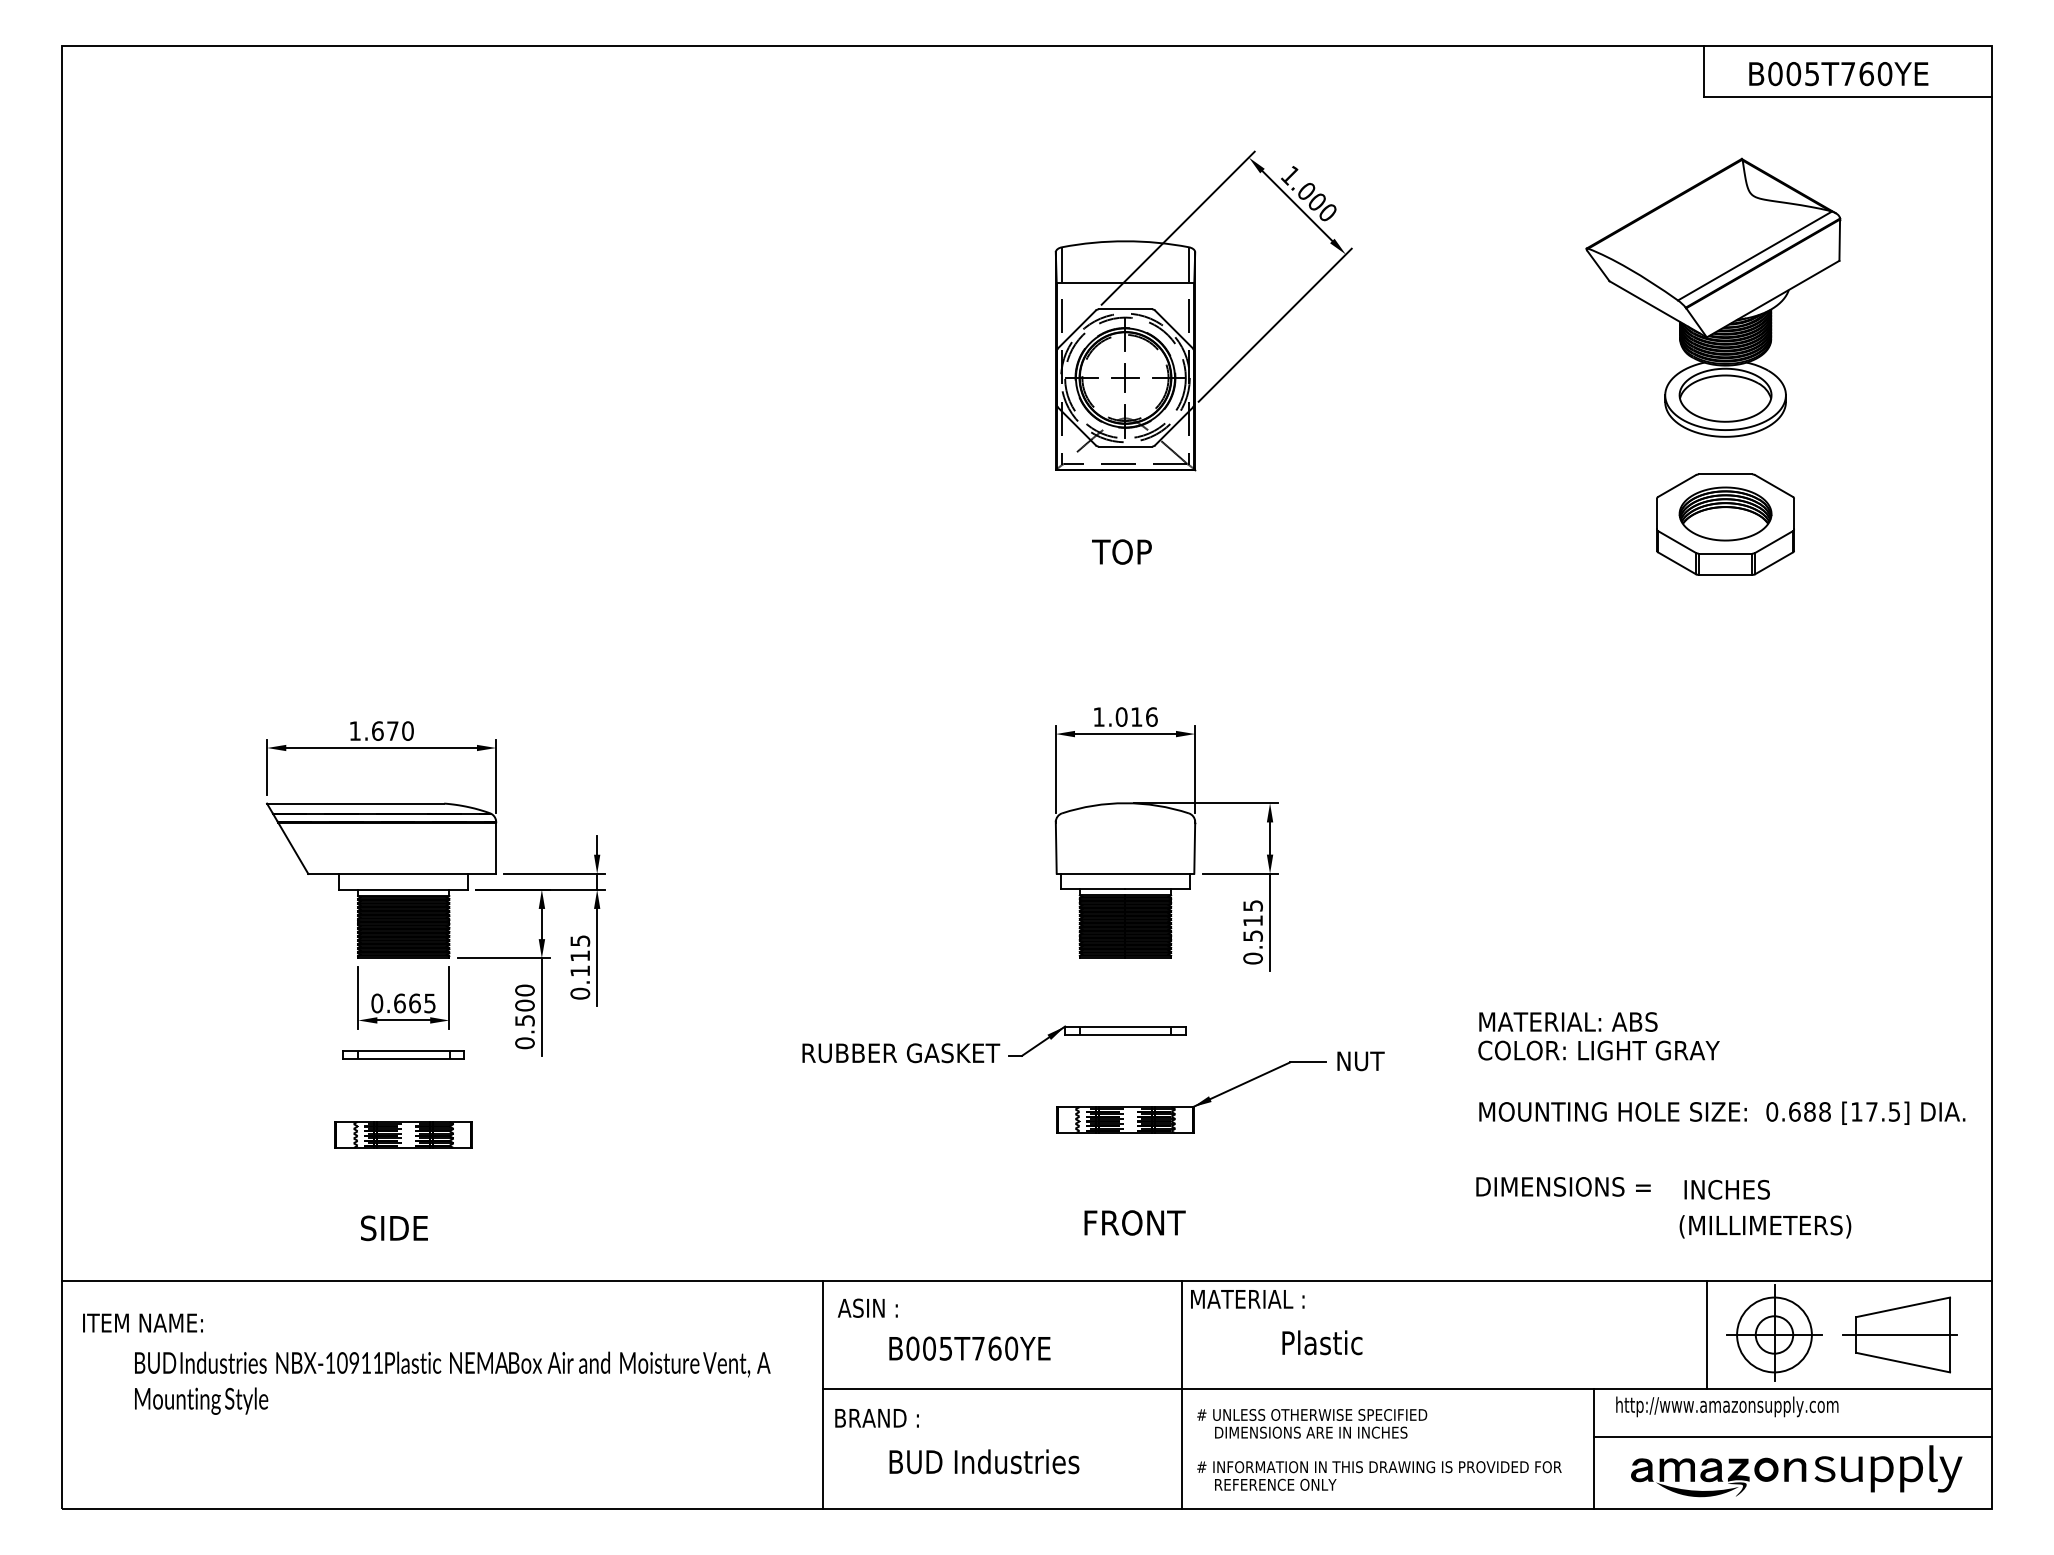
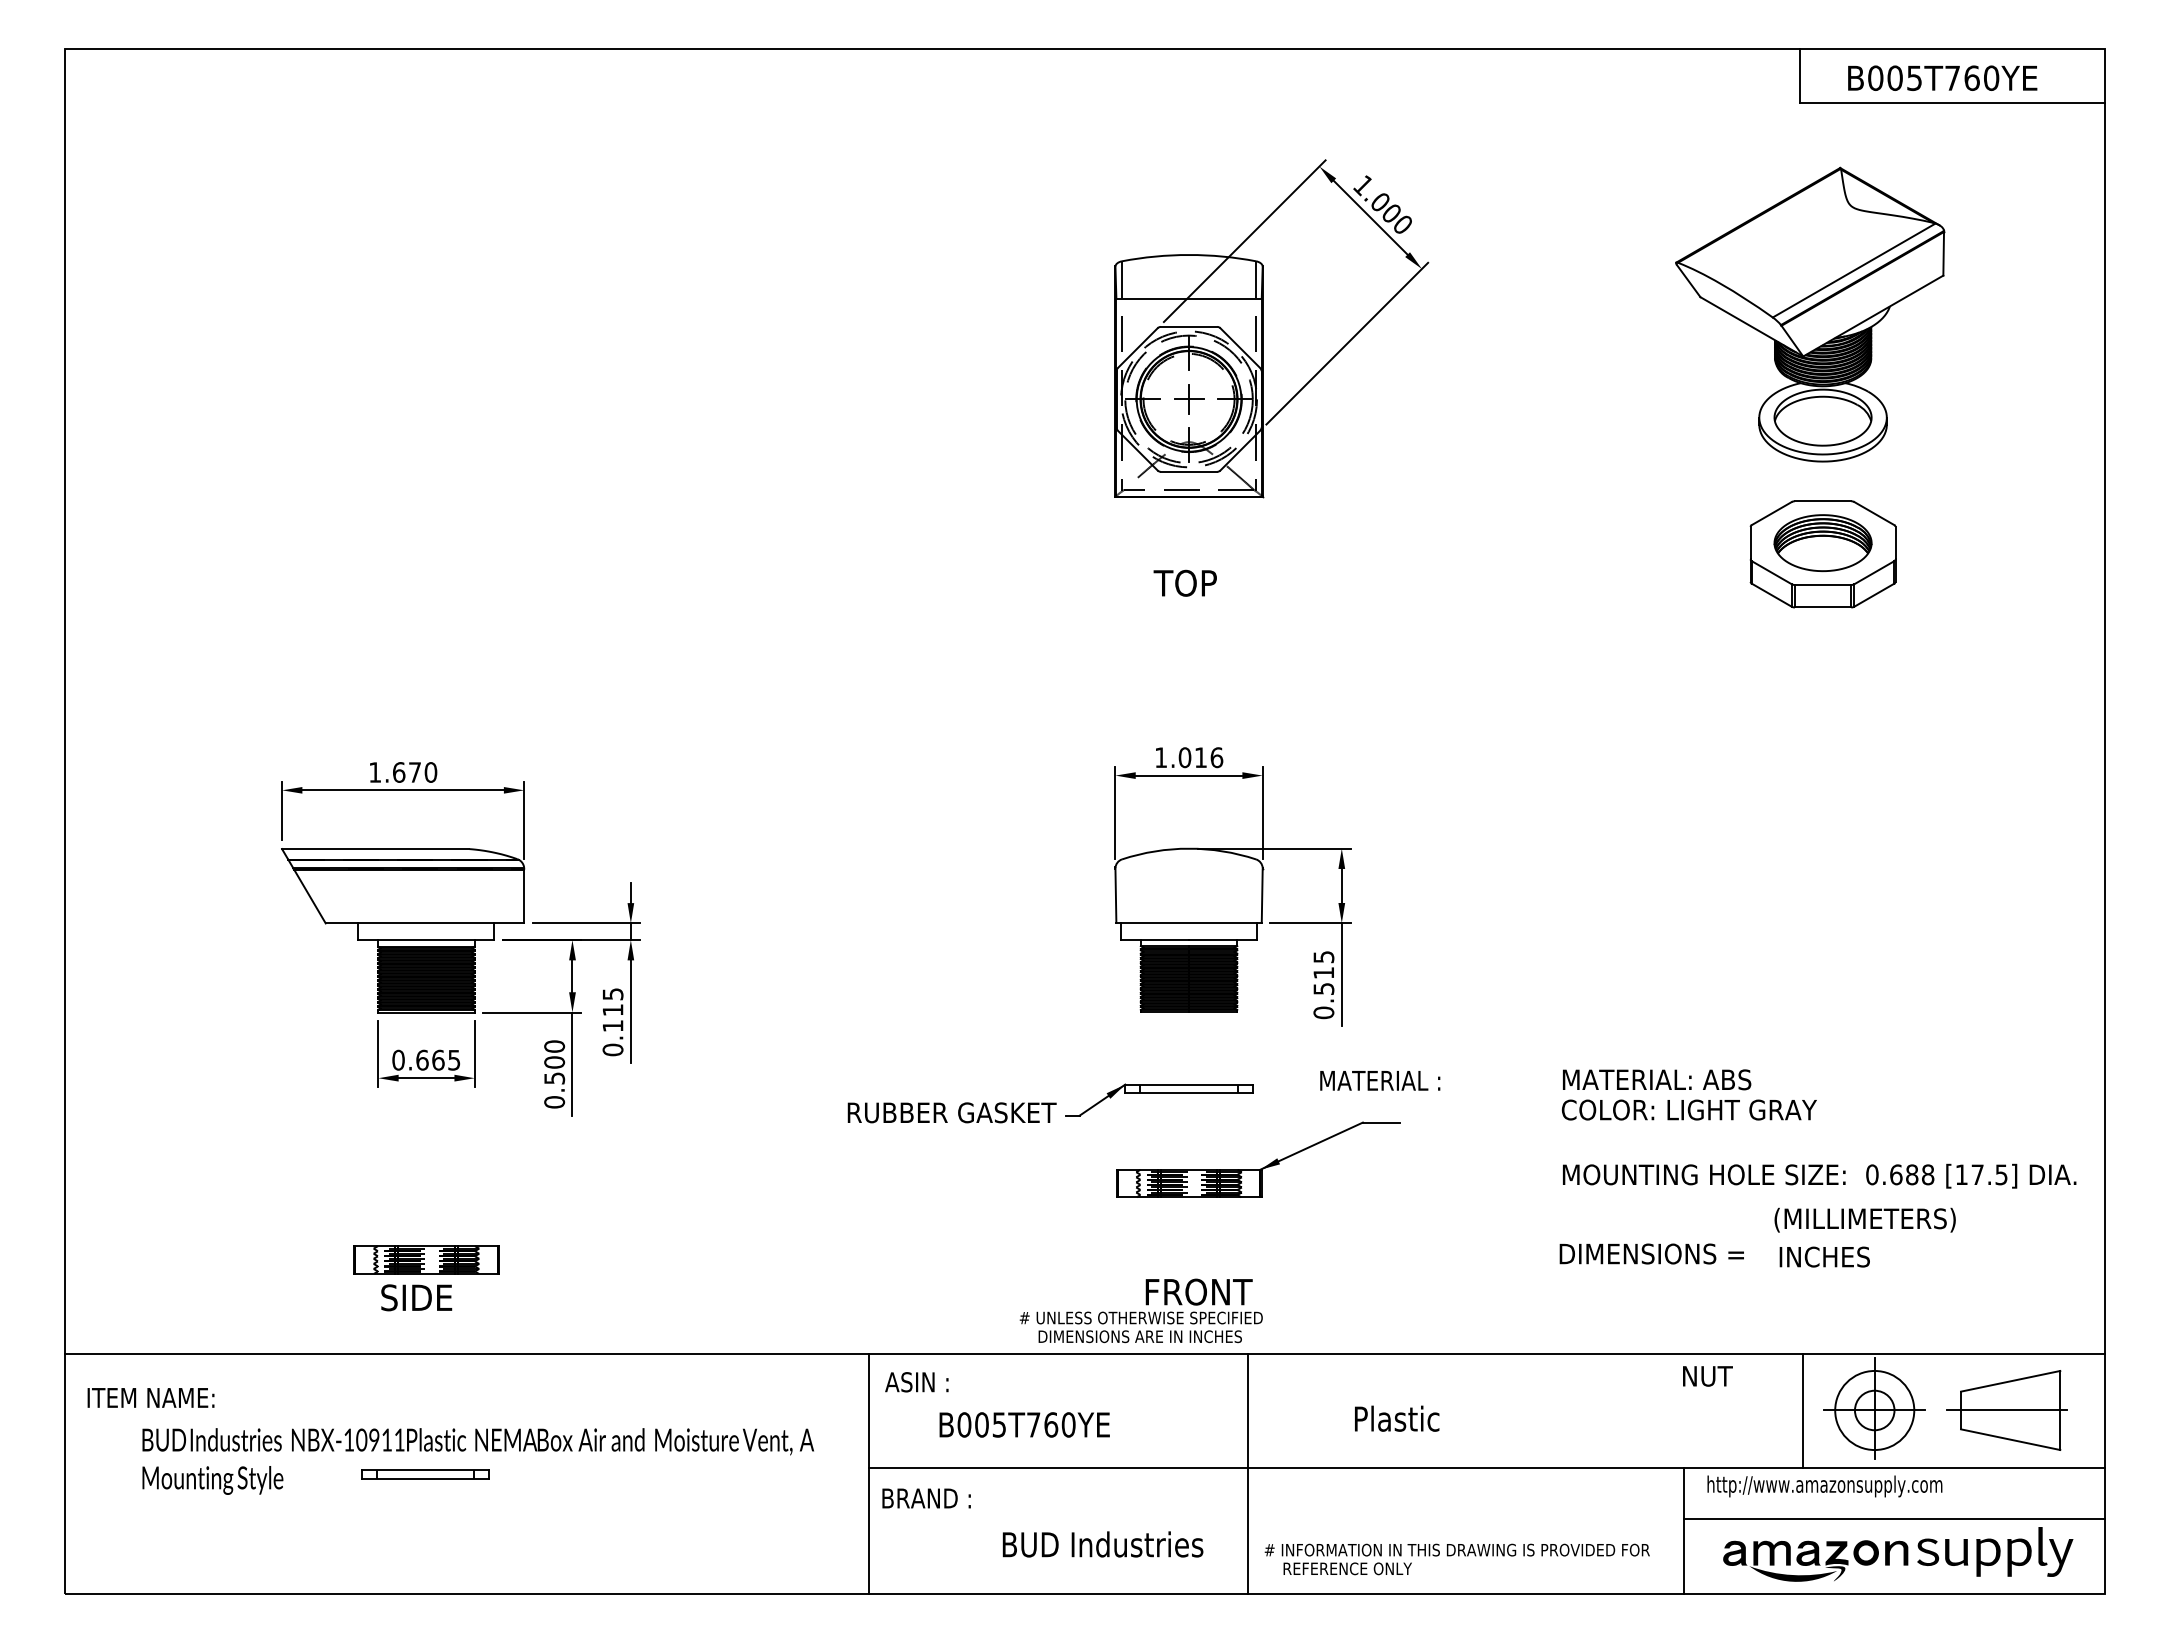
part: (403, 1054) -> (425, 1474), moved
text: (1360, 1061) -> (1707, 1376), moved
part: (403, 1134) -> (426, 1259), moved
text: (1764, 1226) -> (1864, 1219), moved
text: (1248, 1299) -> (1380, 1080), moved
text: (1311, 1423) -> (1140, 1327), moved
text: (983, 1461) -> (1102, 1544), moved

